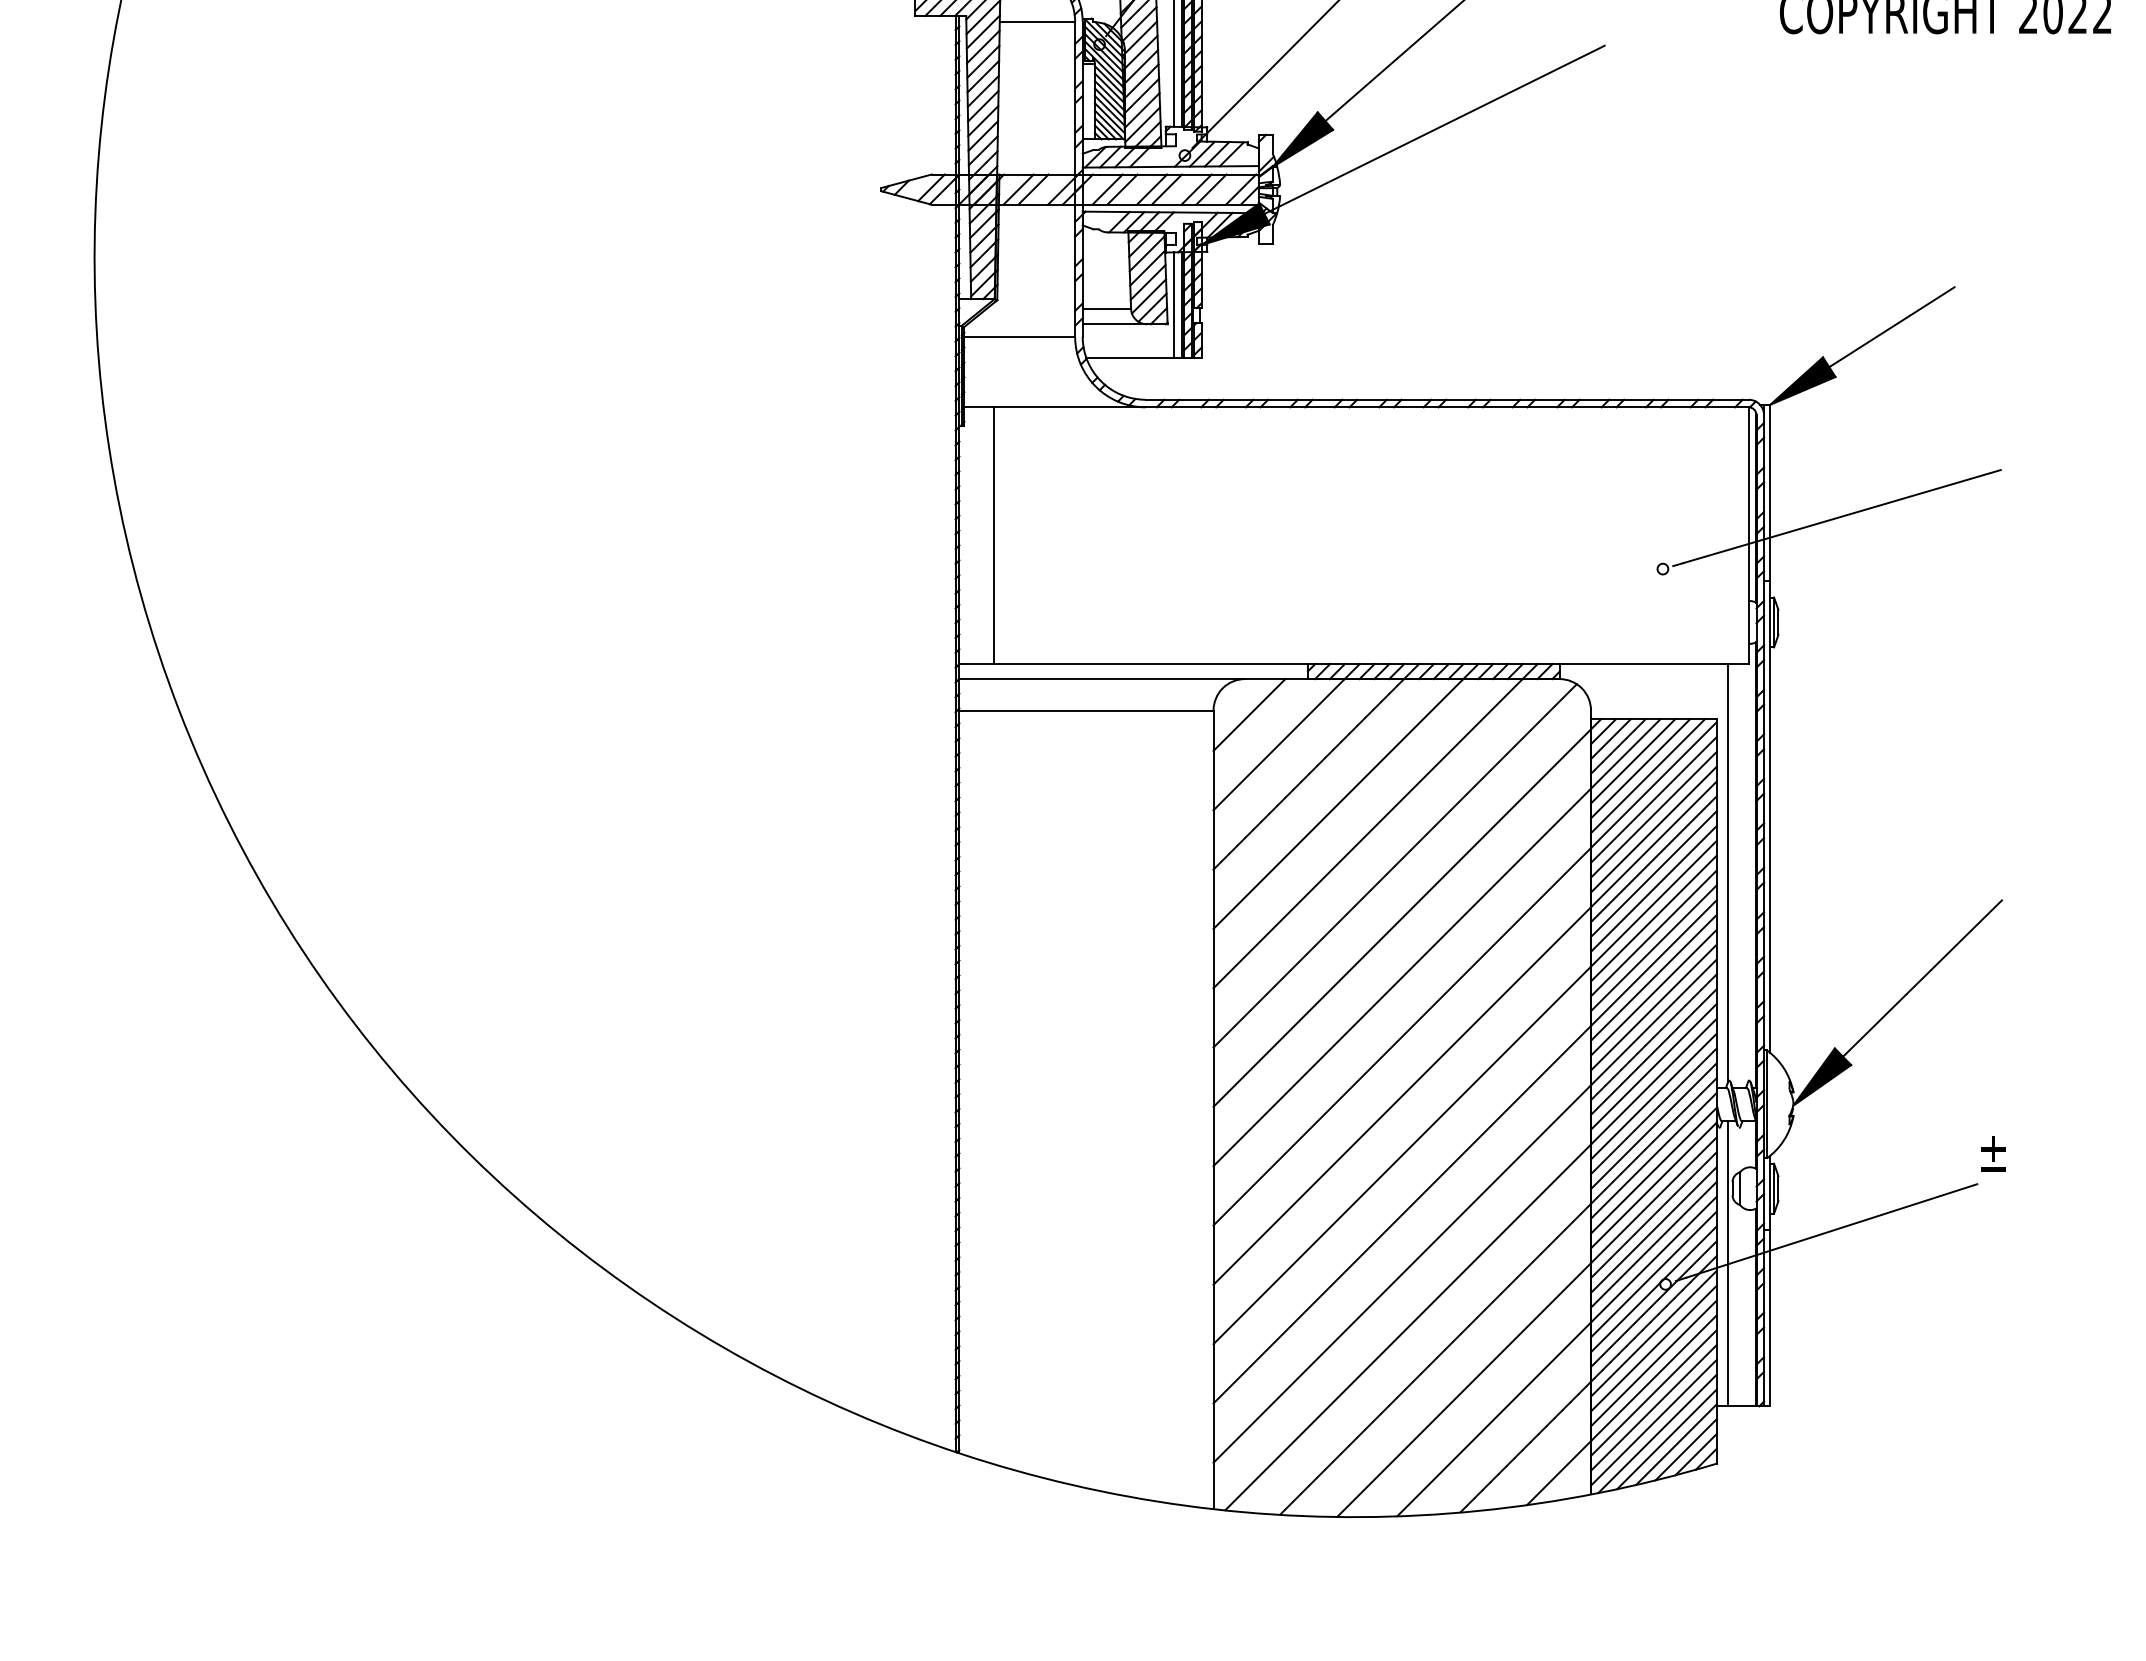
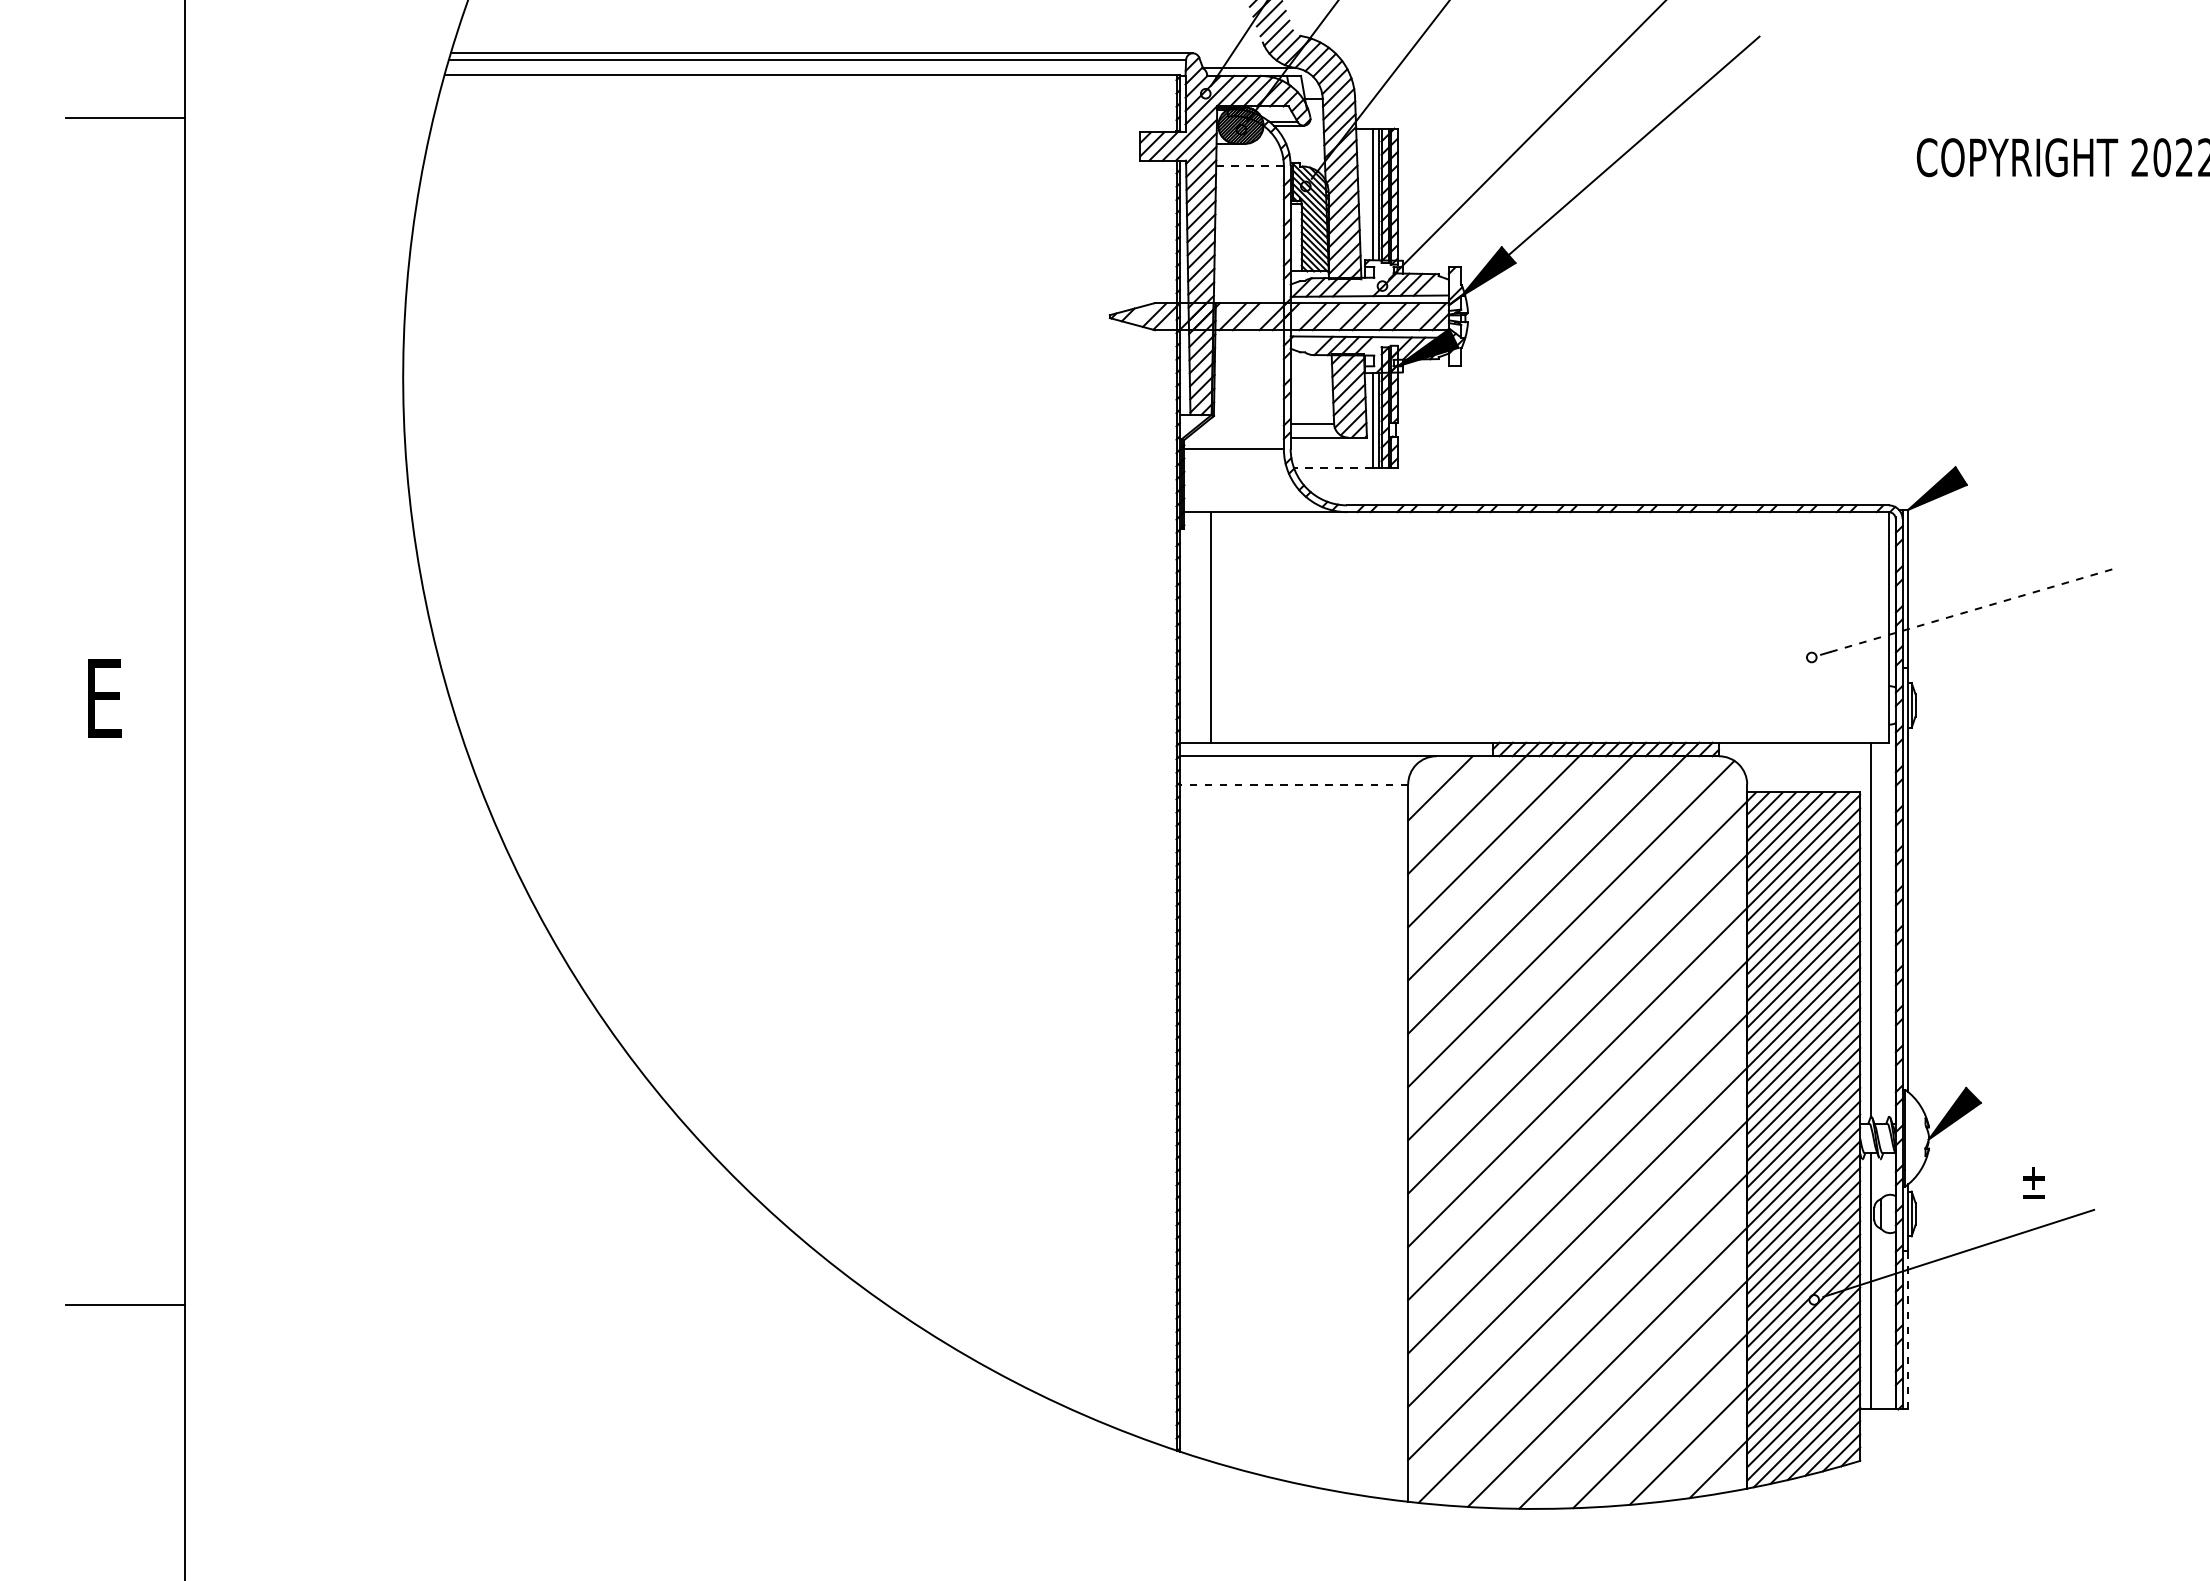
line: (1037, 21) -> (1250, 165), solid -> dashed
line: (1434, 129) -> (1606, 262), removed
line: (1891, 327) -> (2017, 440), removed
line: (1129, 357) -> (1332, 467), solid -> dashed
line: (1842, 516) -> (1973, 610), solid -> dashed
line: (1085, 710) -> (1293, 784), solid -> dashed
line: (1922, 978) -> (2044, 1025), removed
text: (1993, 1153) -> (2033, 1182), moved
line: (1770, 1317) -> (1908, 1329), solid -> dashed

